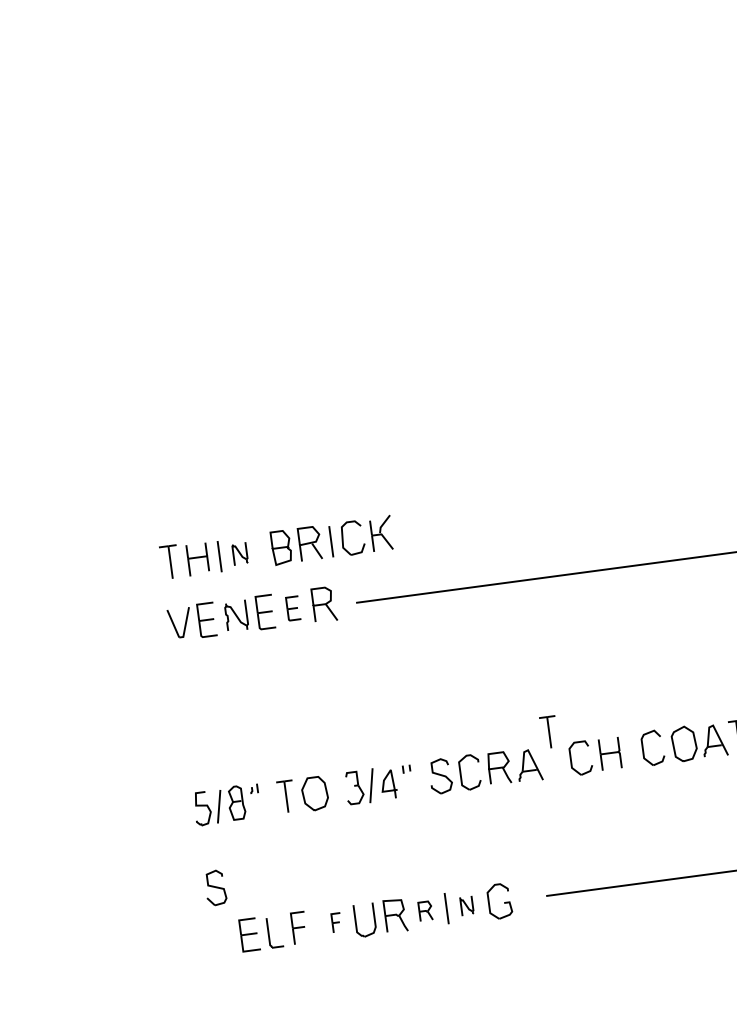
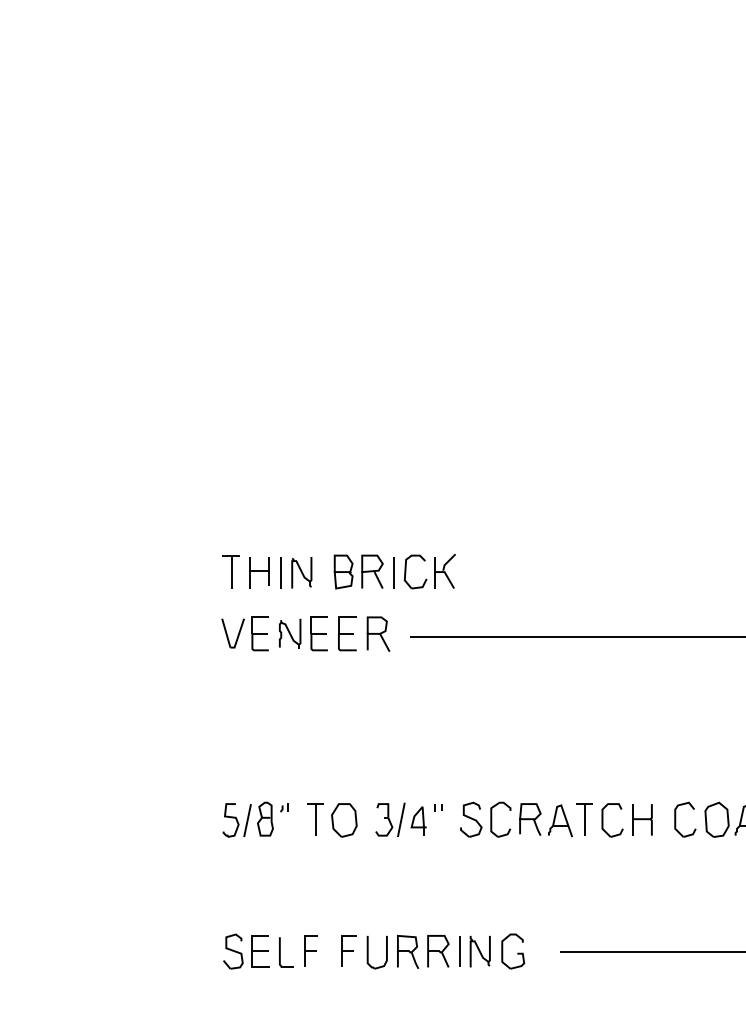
part: (239, 553) -> (301, 572), size x1.43
part: (293, 608) -> (347, 633), size x1.43
part: (549, 732) -> (584, 819), moved
part: (215, 887) -> (233, 951), moved
part: (466, 905) -> (479, 951), size x1.67
part: (425, 911) -> (438, 951), size x1.67
part: (336, 922) -> (348, 950), size x1.67

